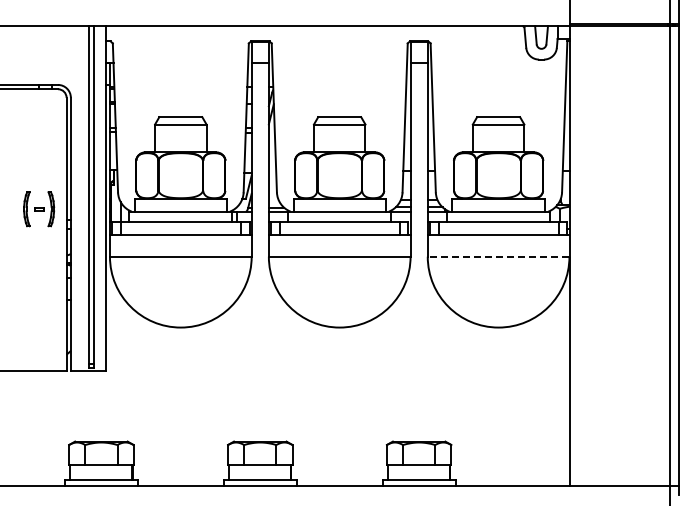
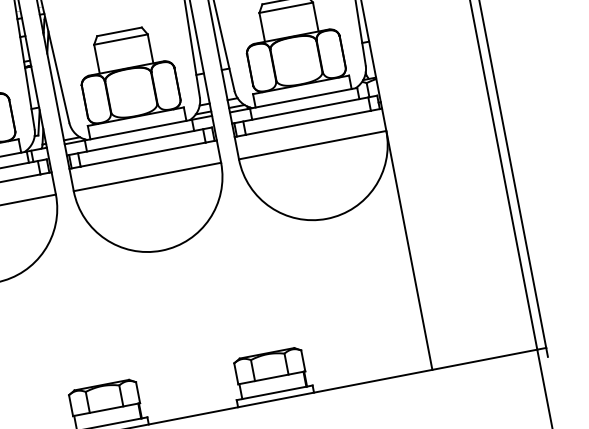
line: (498, 256) -> (312, 144), dashed -> solid

